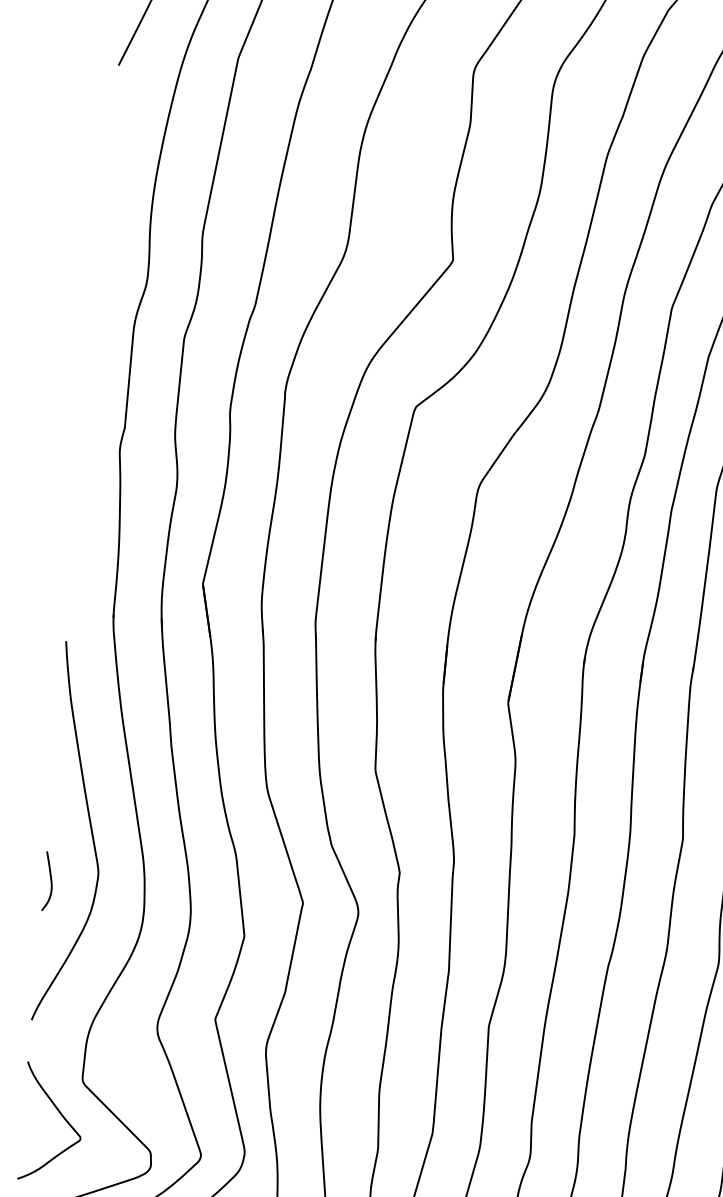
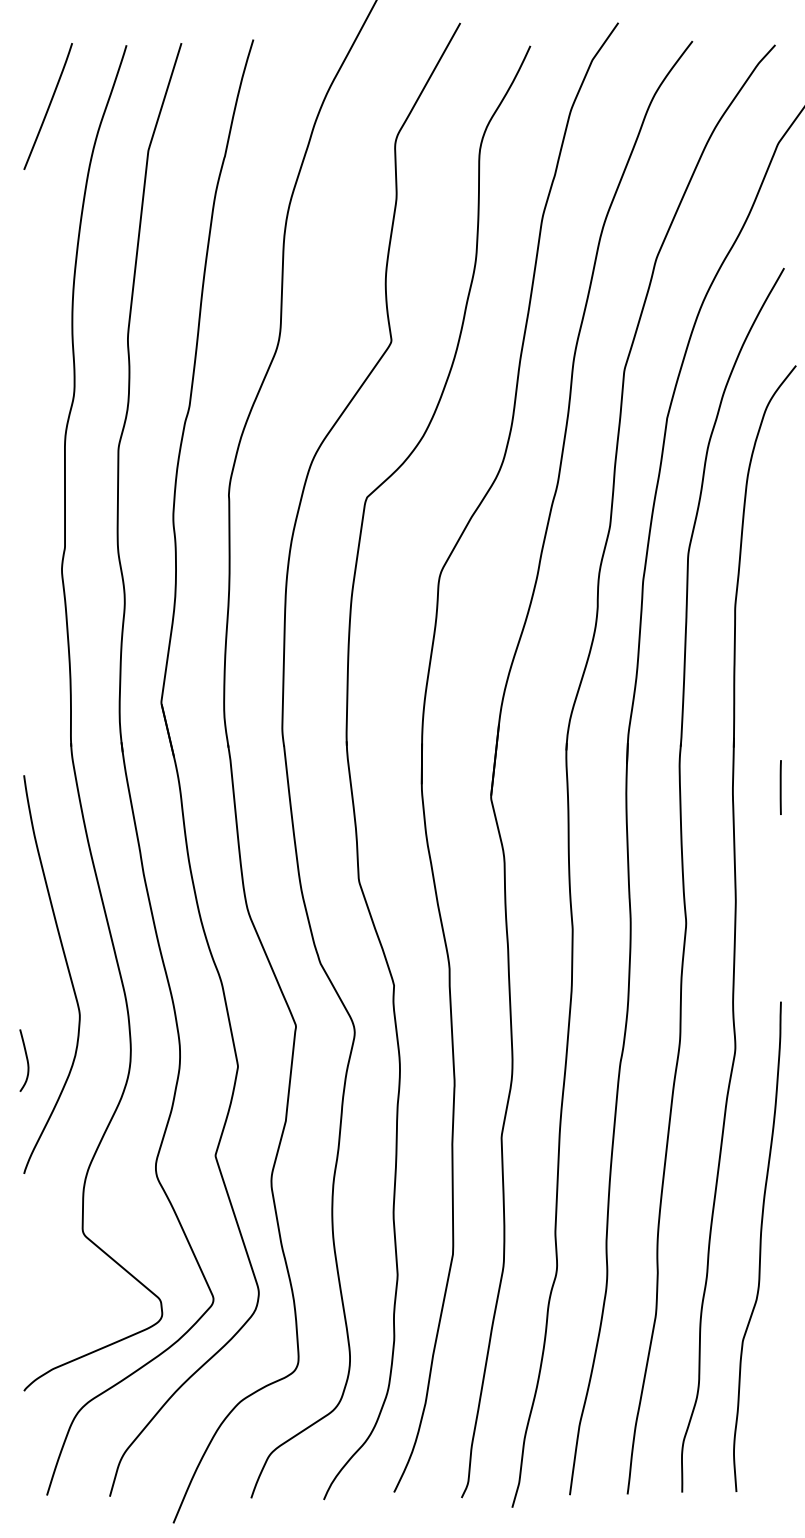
curve: (50, 881) -> (26, 1060), moved
curve: (60, 1115) -> (63, 1270), removed

